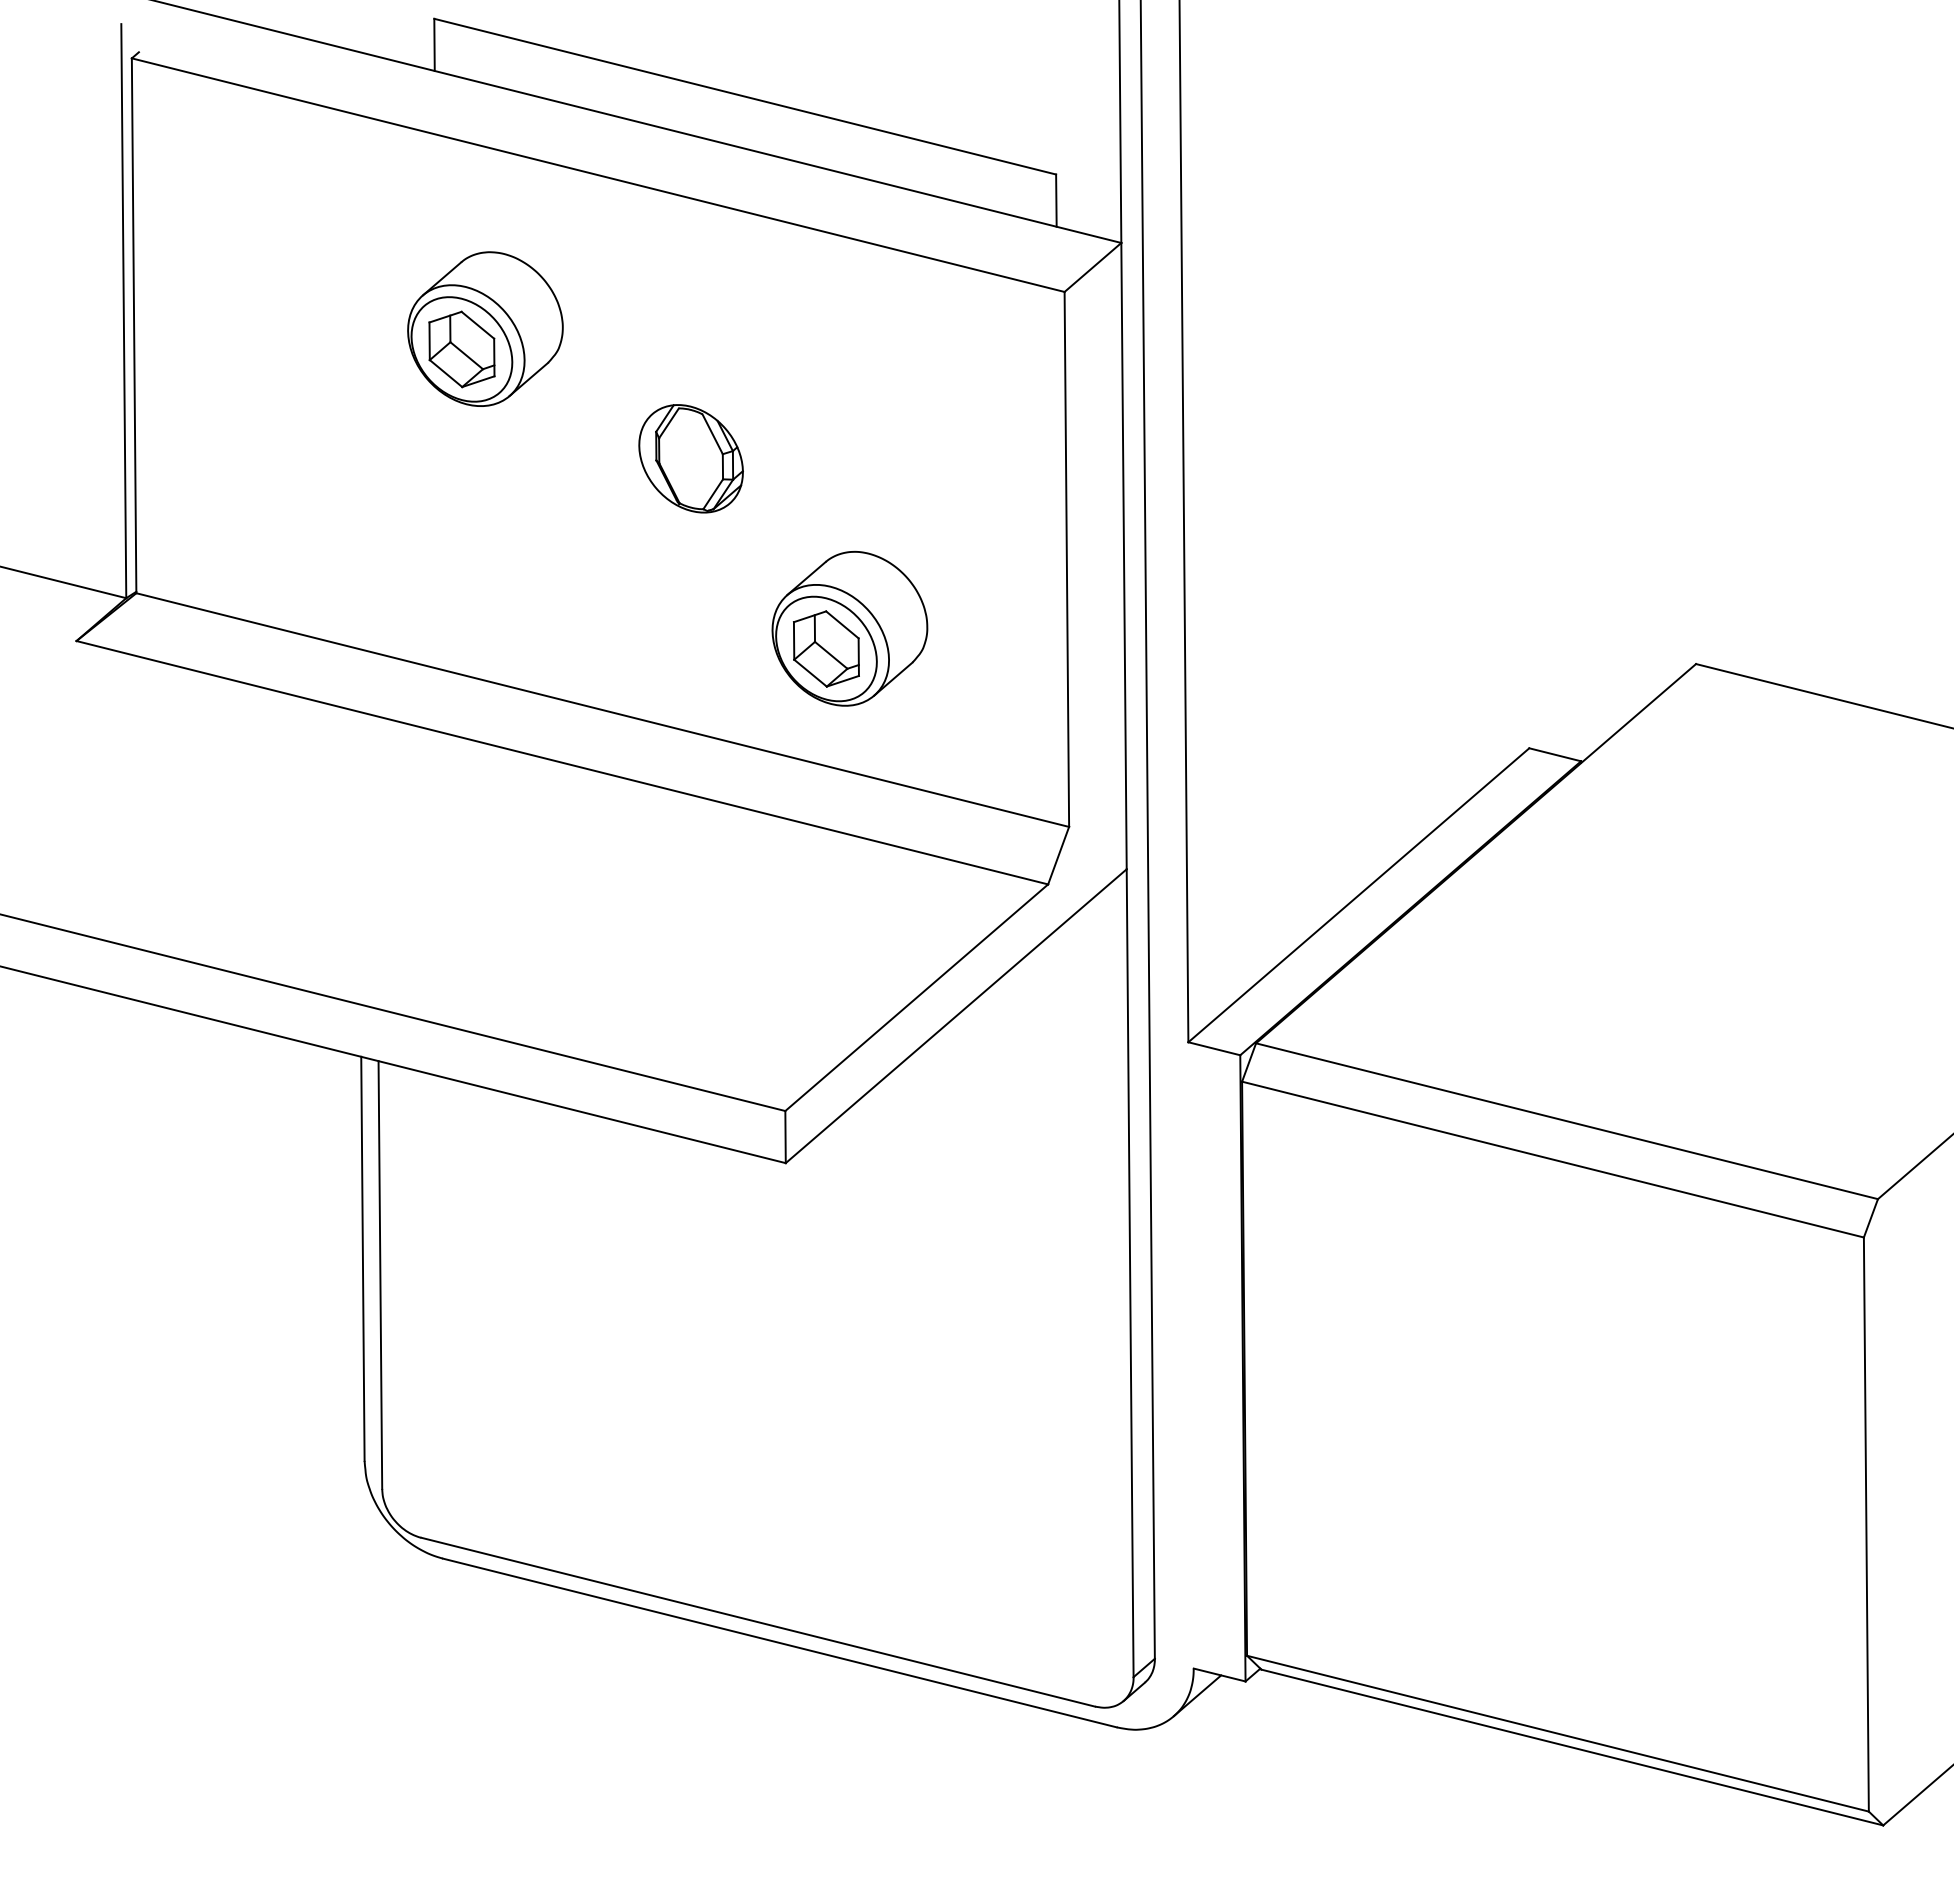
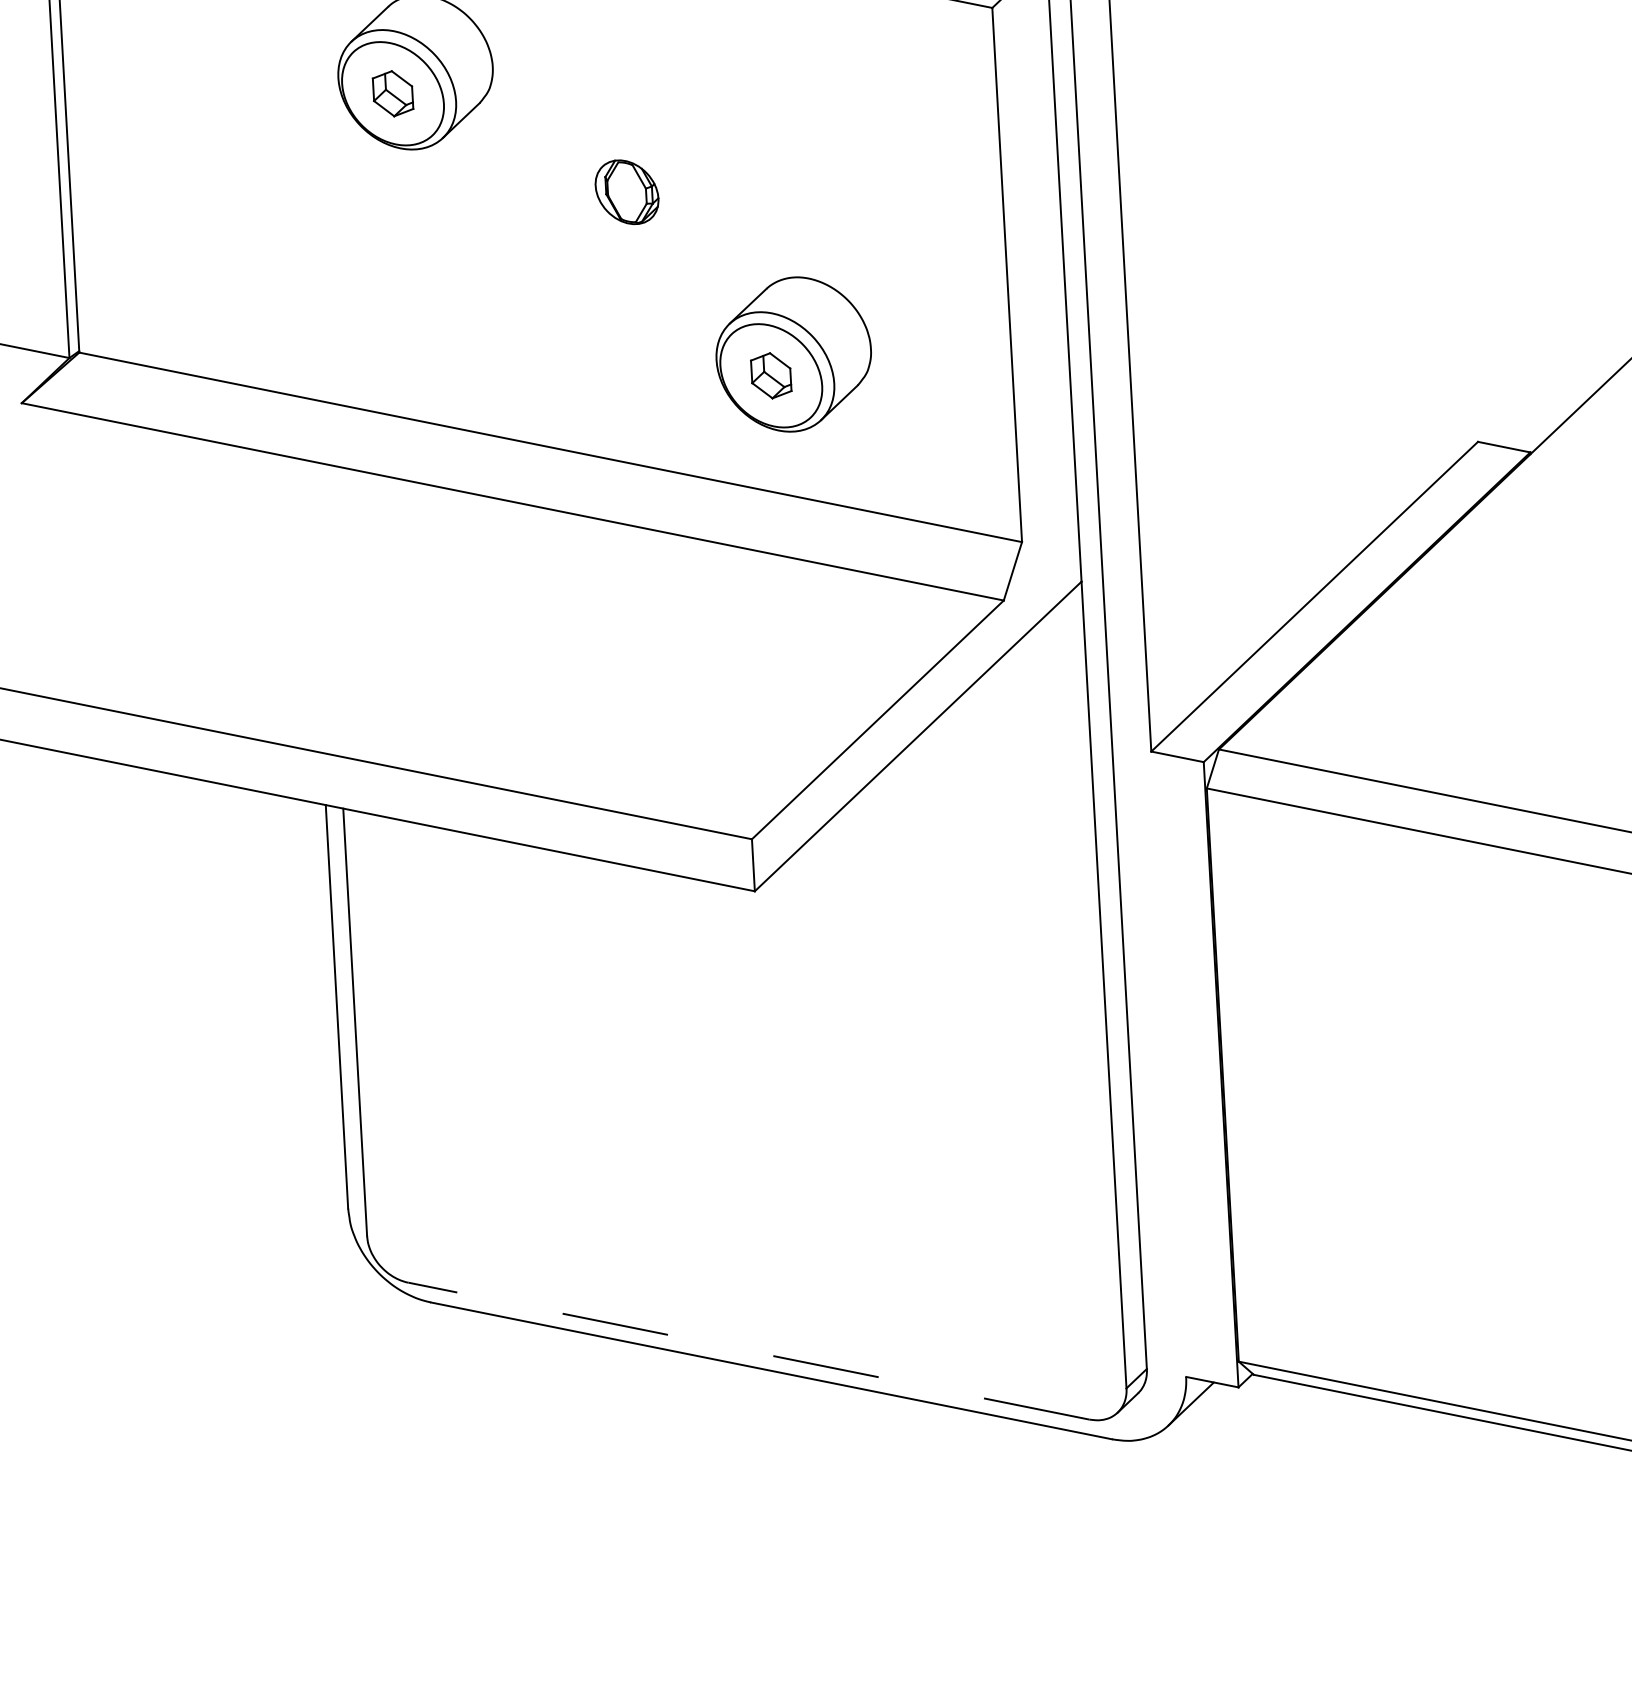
part: (461, 349) -> (392, 93), size x0.6
part: (690, 458) -> (626, 191), size x0.6
part: (826, 648) -> (771, 375), size x0.6
line: (757, 1622) -> (748, 1351), solid -> dashed

